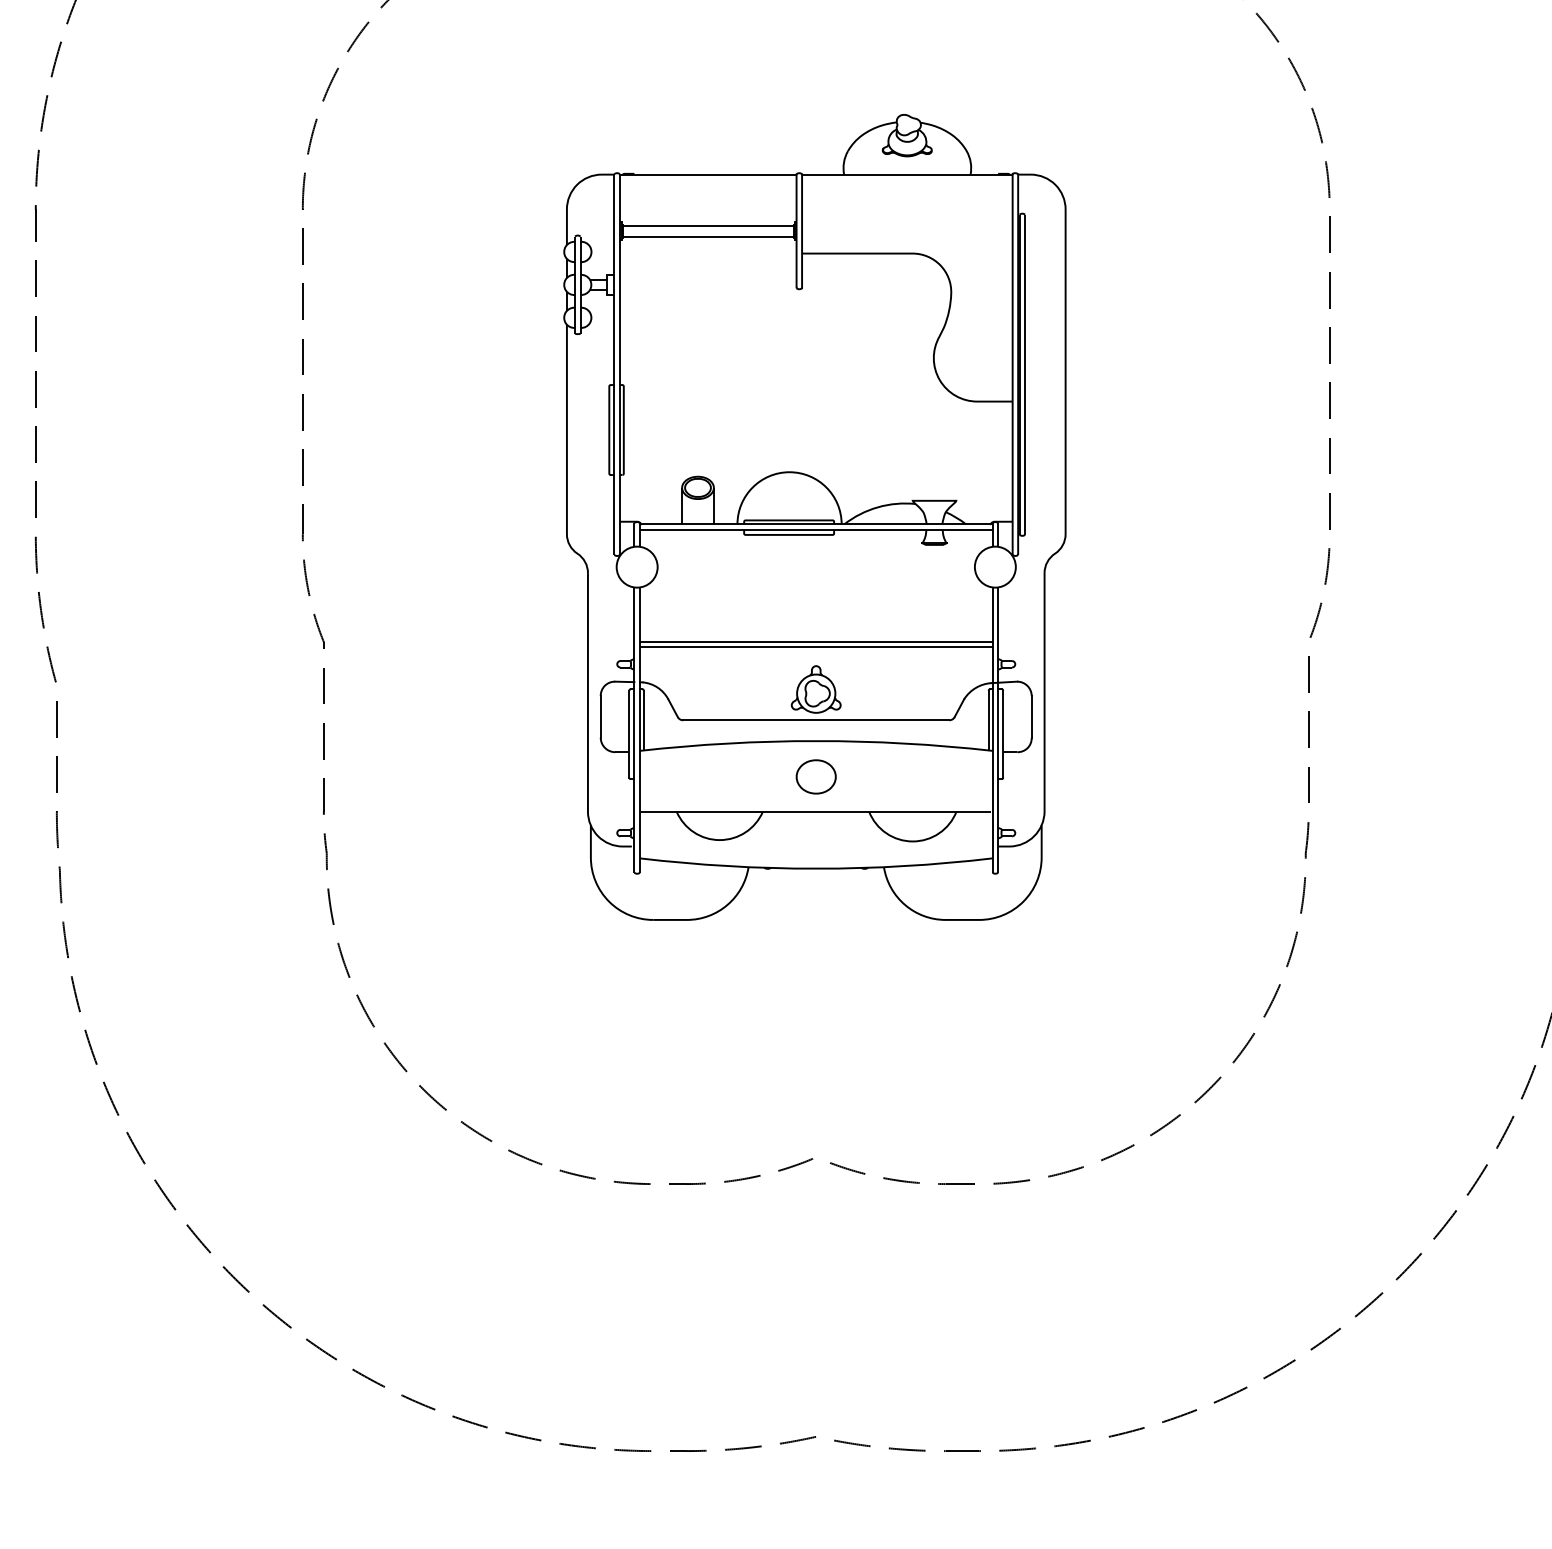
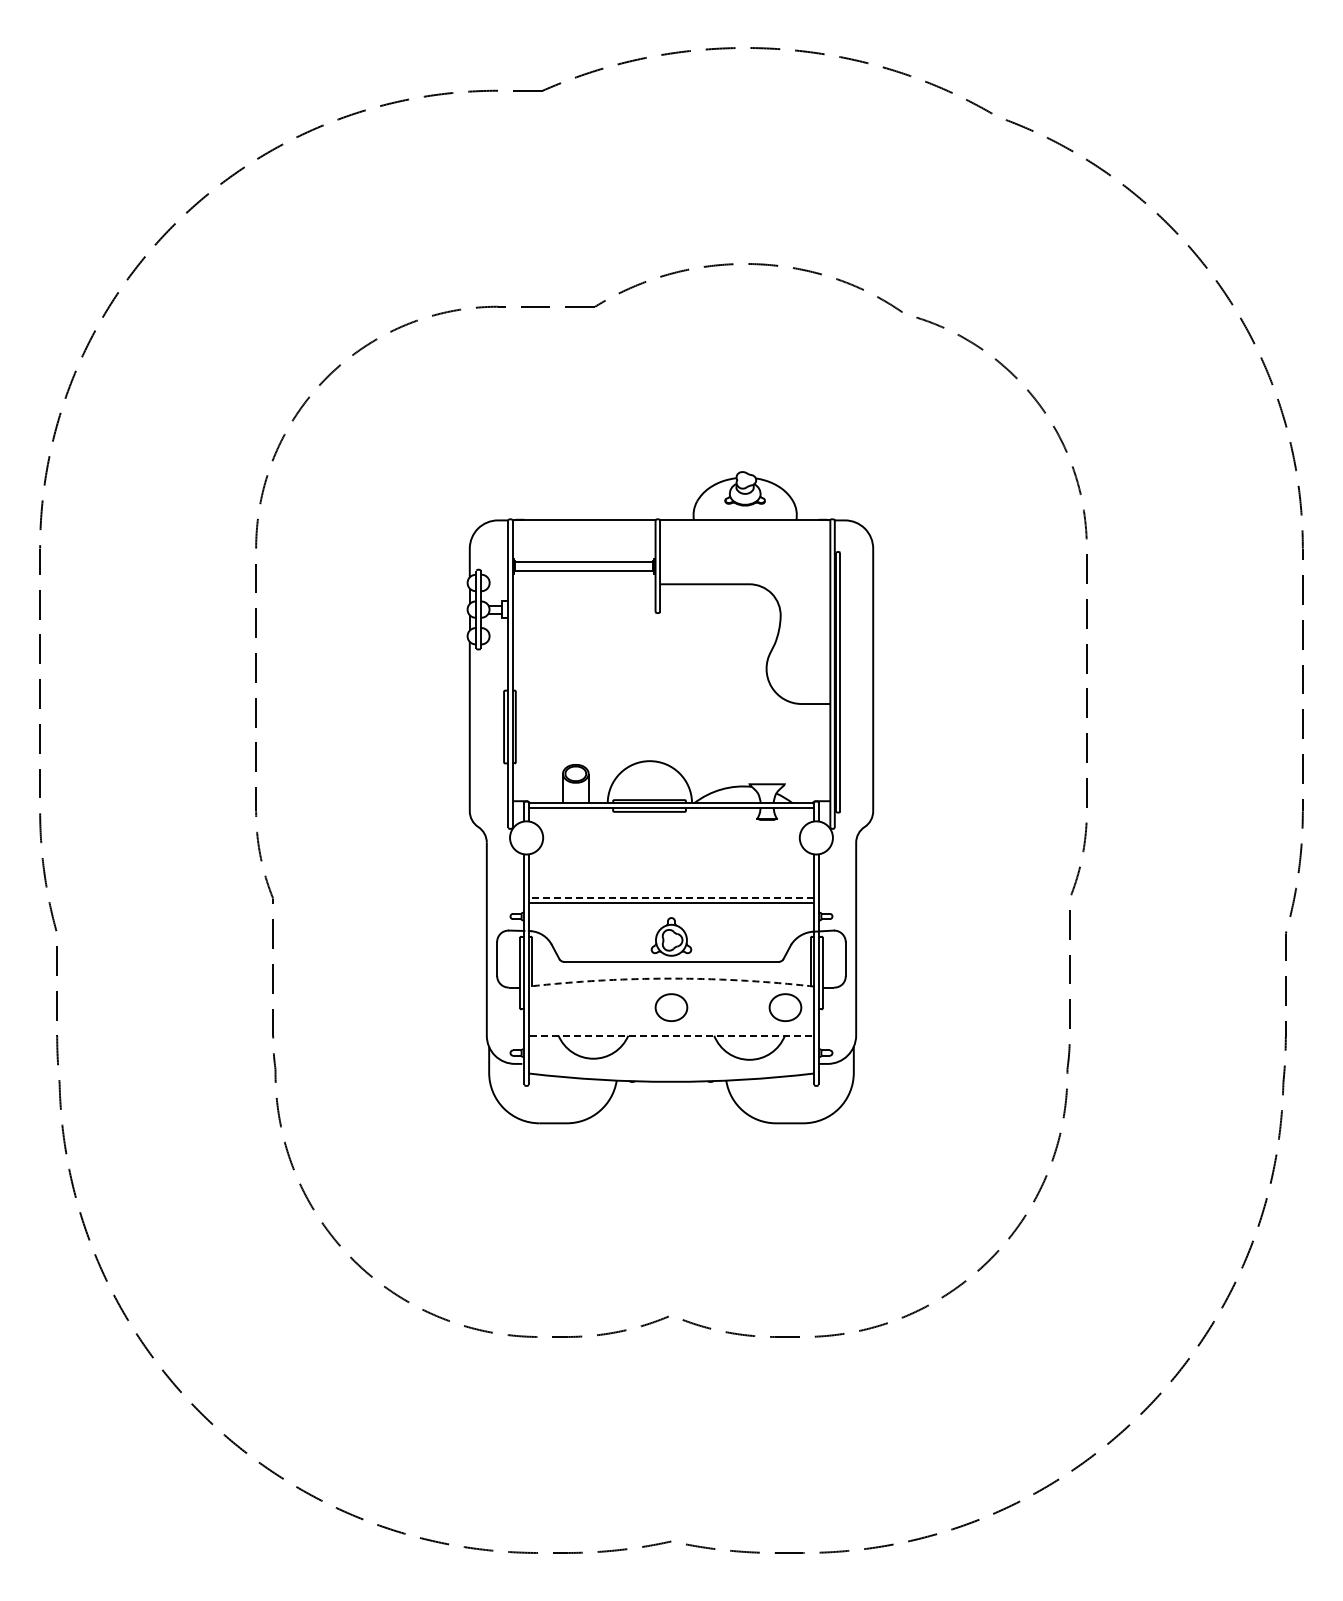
line: (816, 642) -> (671, 898), solid -> dashed
arc: (816, 740) -> (671, 978), solid -> dashed
part: (957, 776) -> (785, 1007), added
line: (816, 811) -> (671, 1035), solid -> dashed

